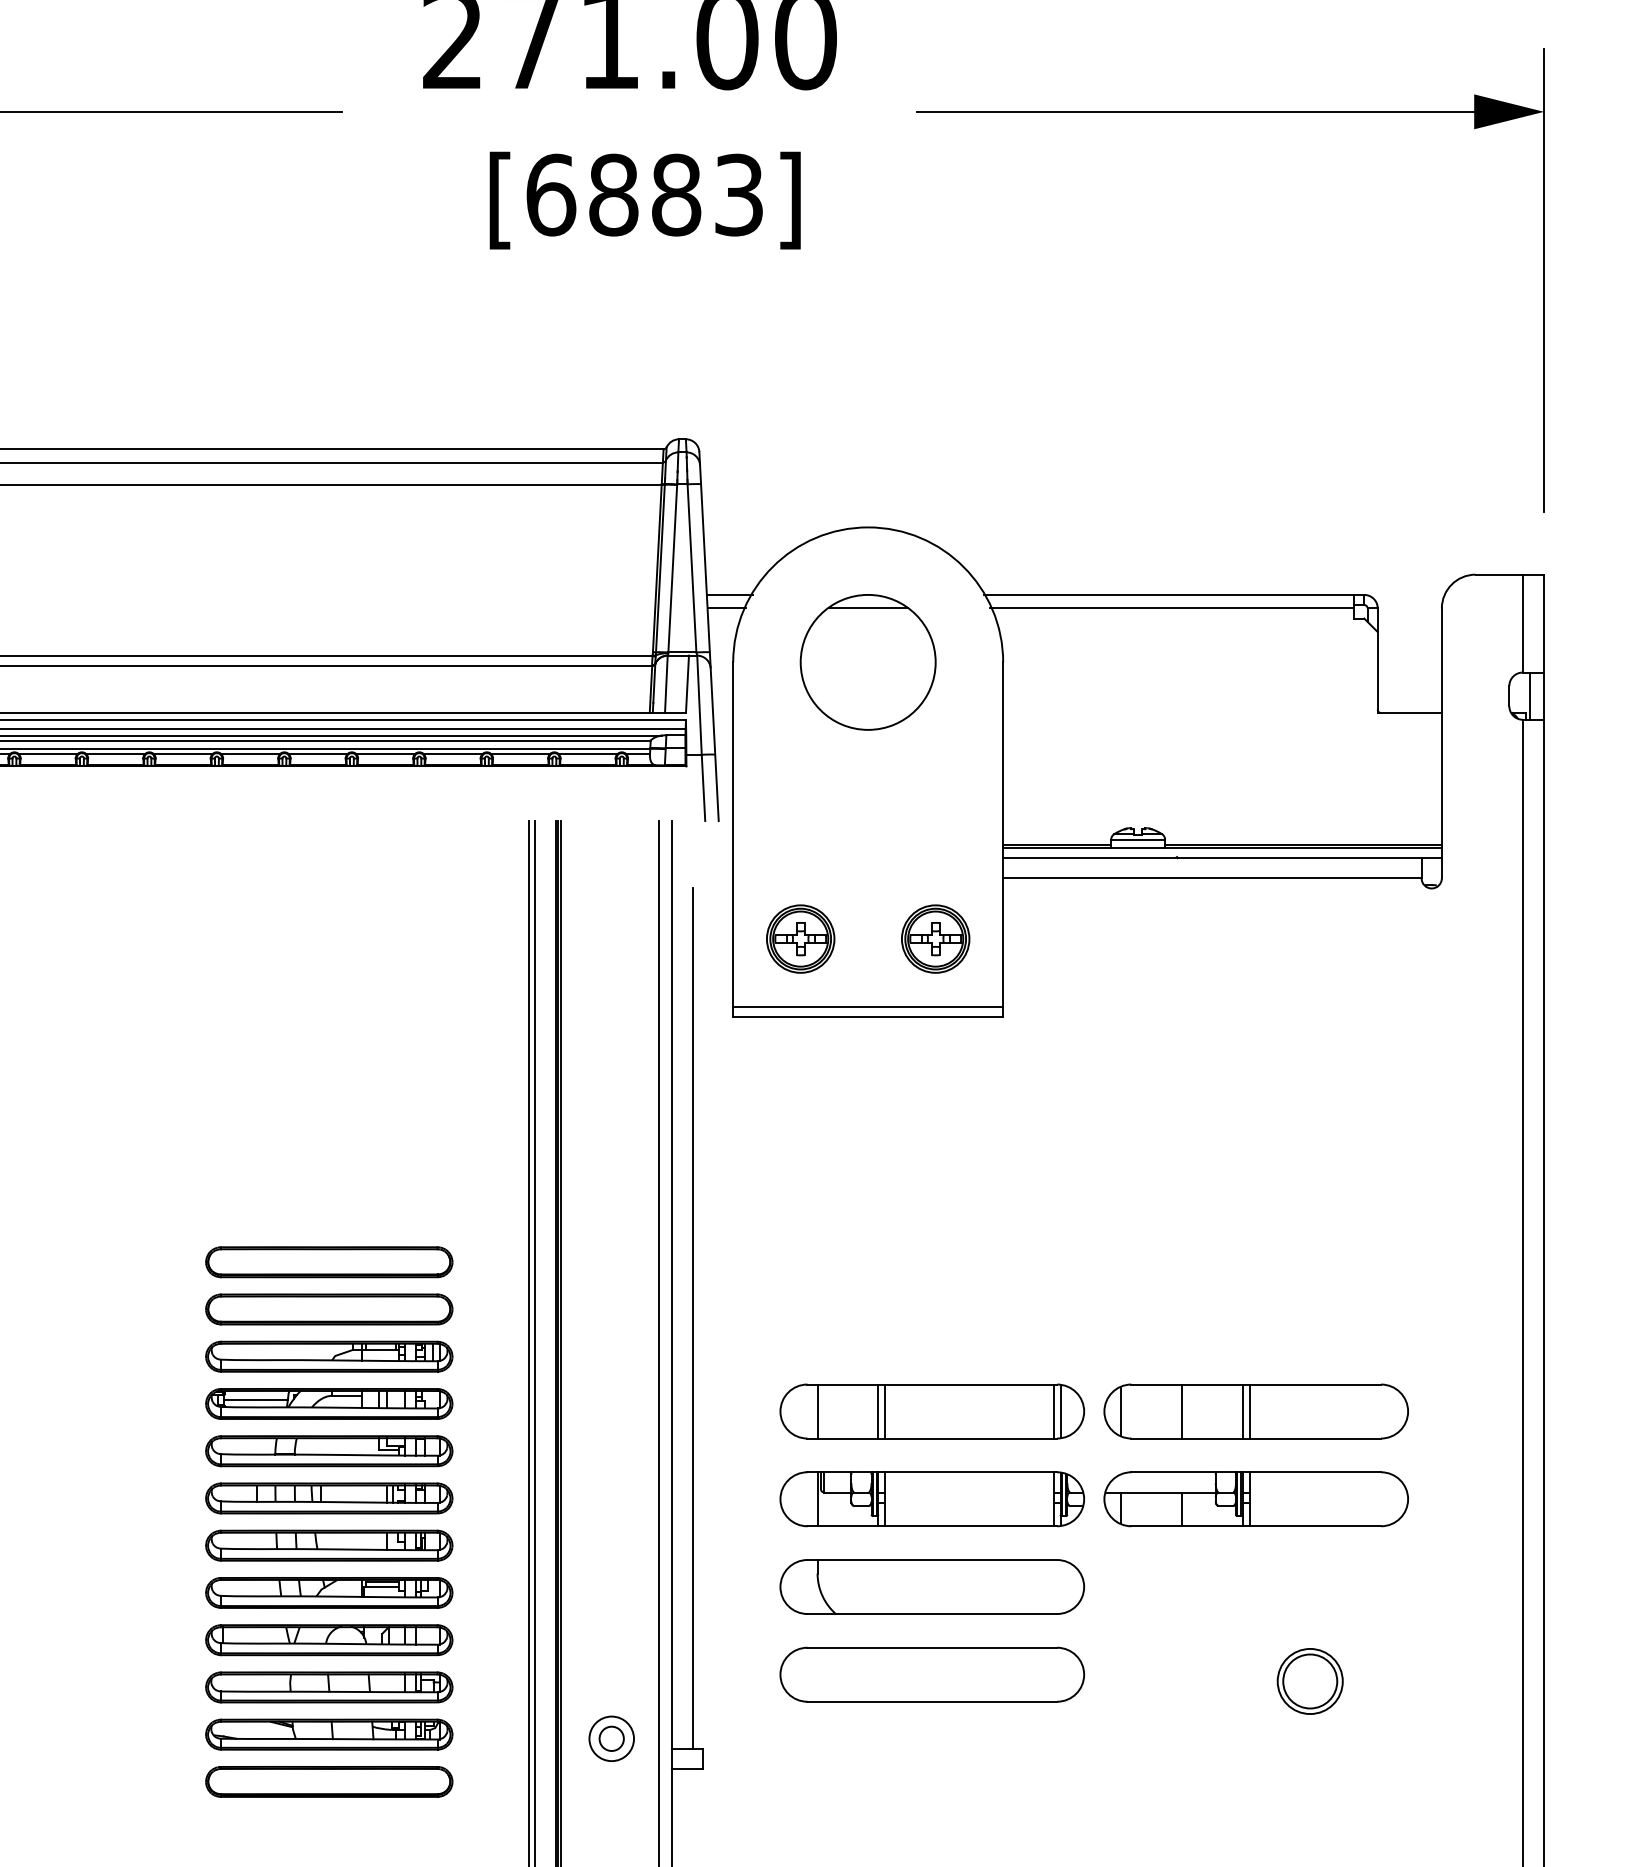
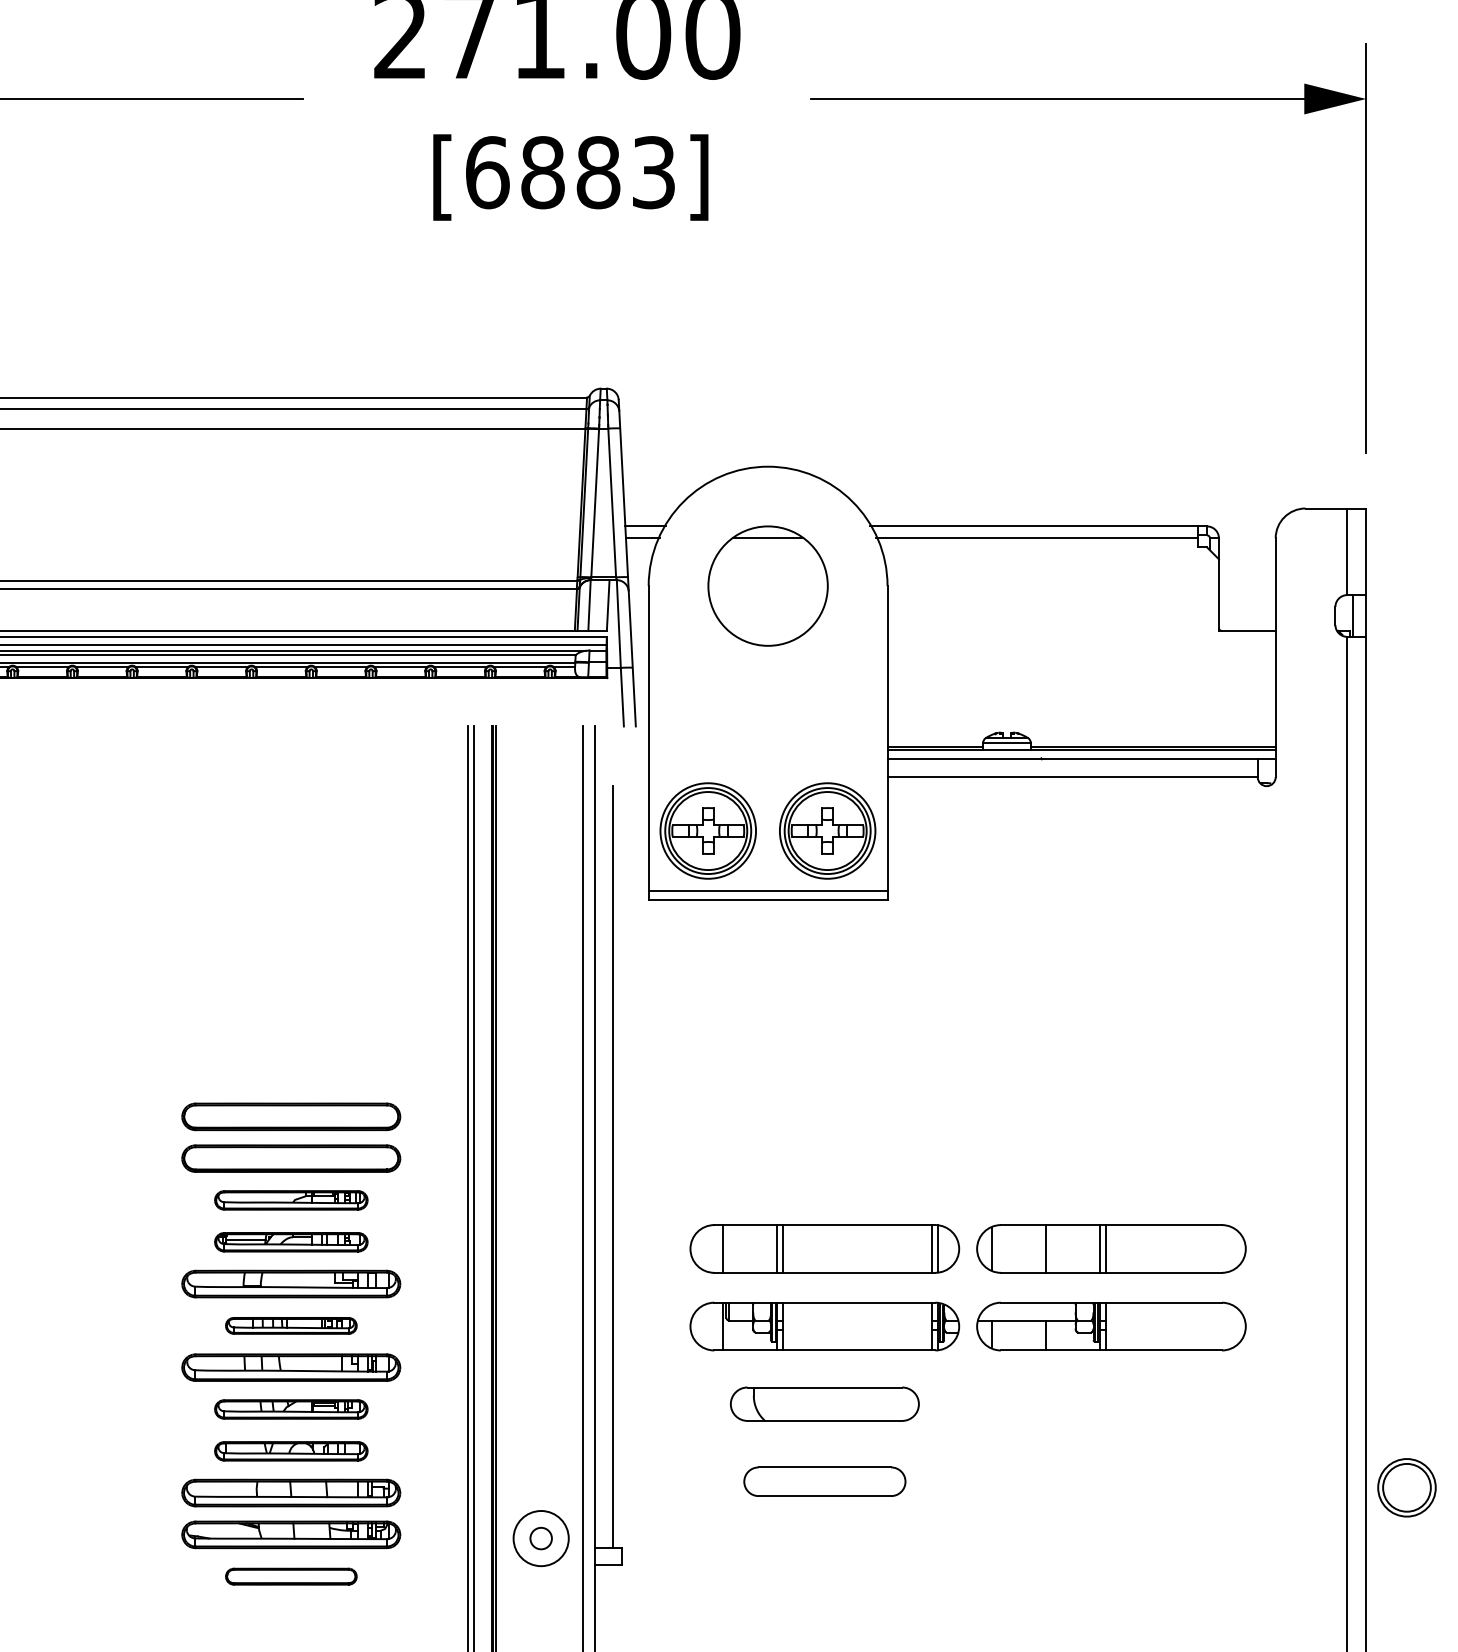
part: (800, 938) -> (708, 830), size x1.6
part: (935, 938) -> (827, 830), size x1.6
part: (329, 1356) -> (291, 1200), size x0.7
part: (329, 1403) -> (291, 1241), size x0.7
part: (329, 1498) -> (291, 1325), size x0.6
part: (932, 1586) -> (825, 1403), size x0.7
part: (329, 1592) -> (291, 1409), size x0.7
part: (329, 1640) -> (291, 1451), size x0.7
part: (932, 1674) -> (825, 1481), size x0.6
part: (1309, 1681) -> (1406, 1487), moved
circle: (611, 1738) -> (540, 1538), size x1.4
part: (329, 1781) -> (291, 1576), size x0.6

